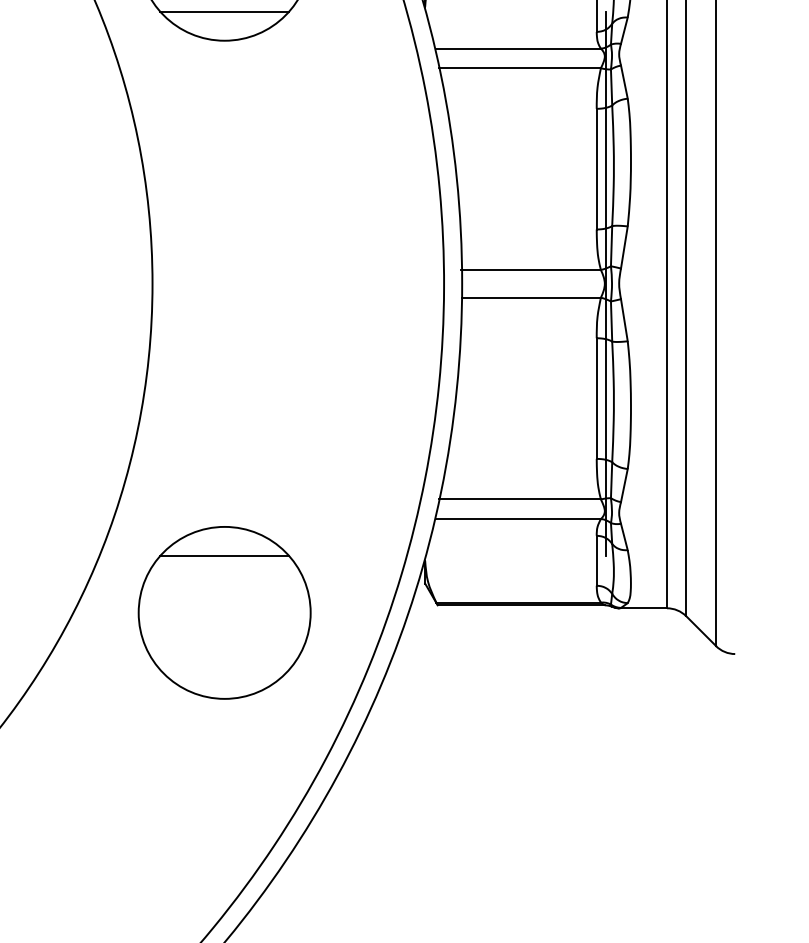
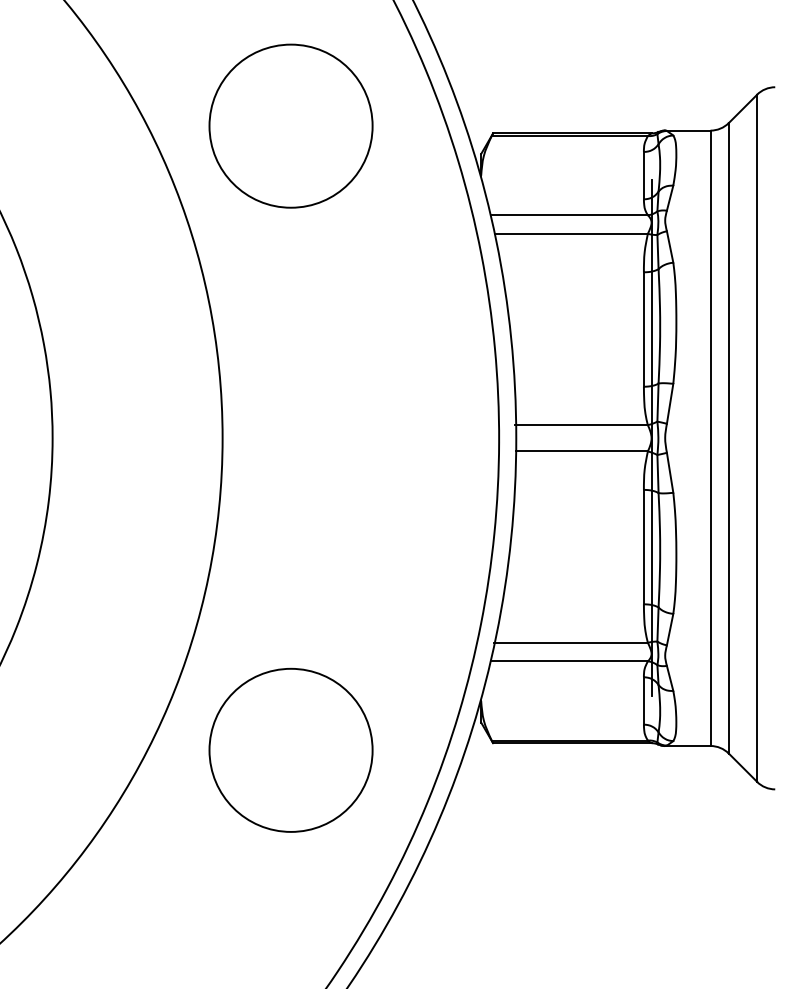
line: (224, 12) -> (290, 180), removed
line: (224, 556) -> (290, 696), removed

